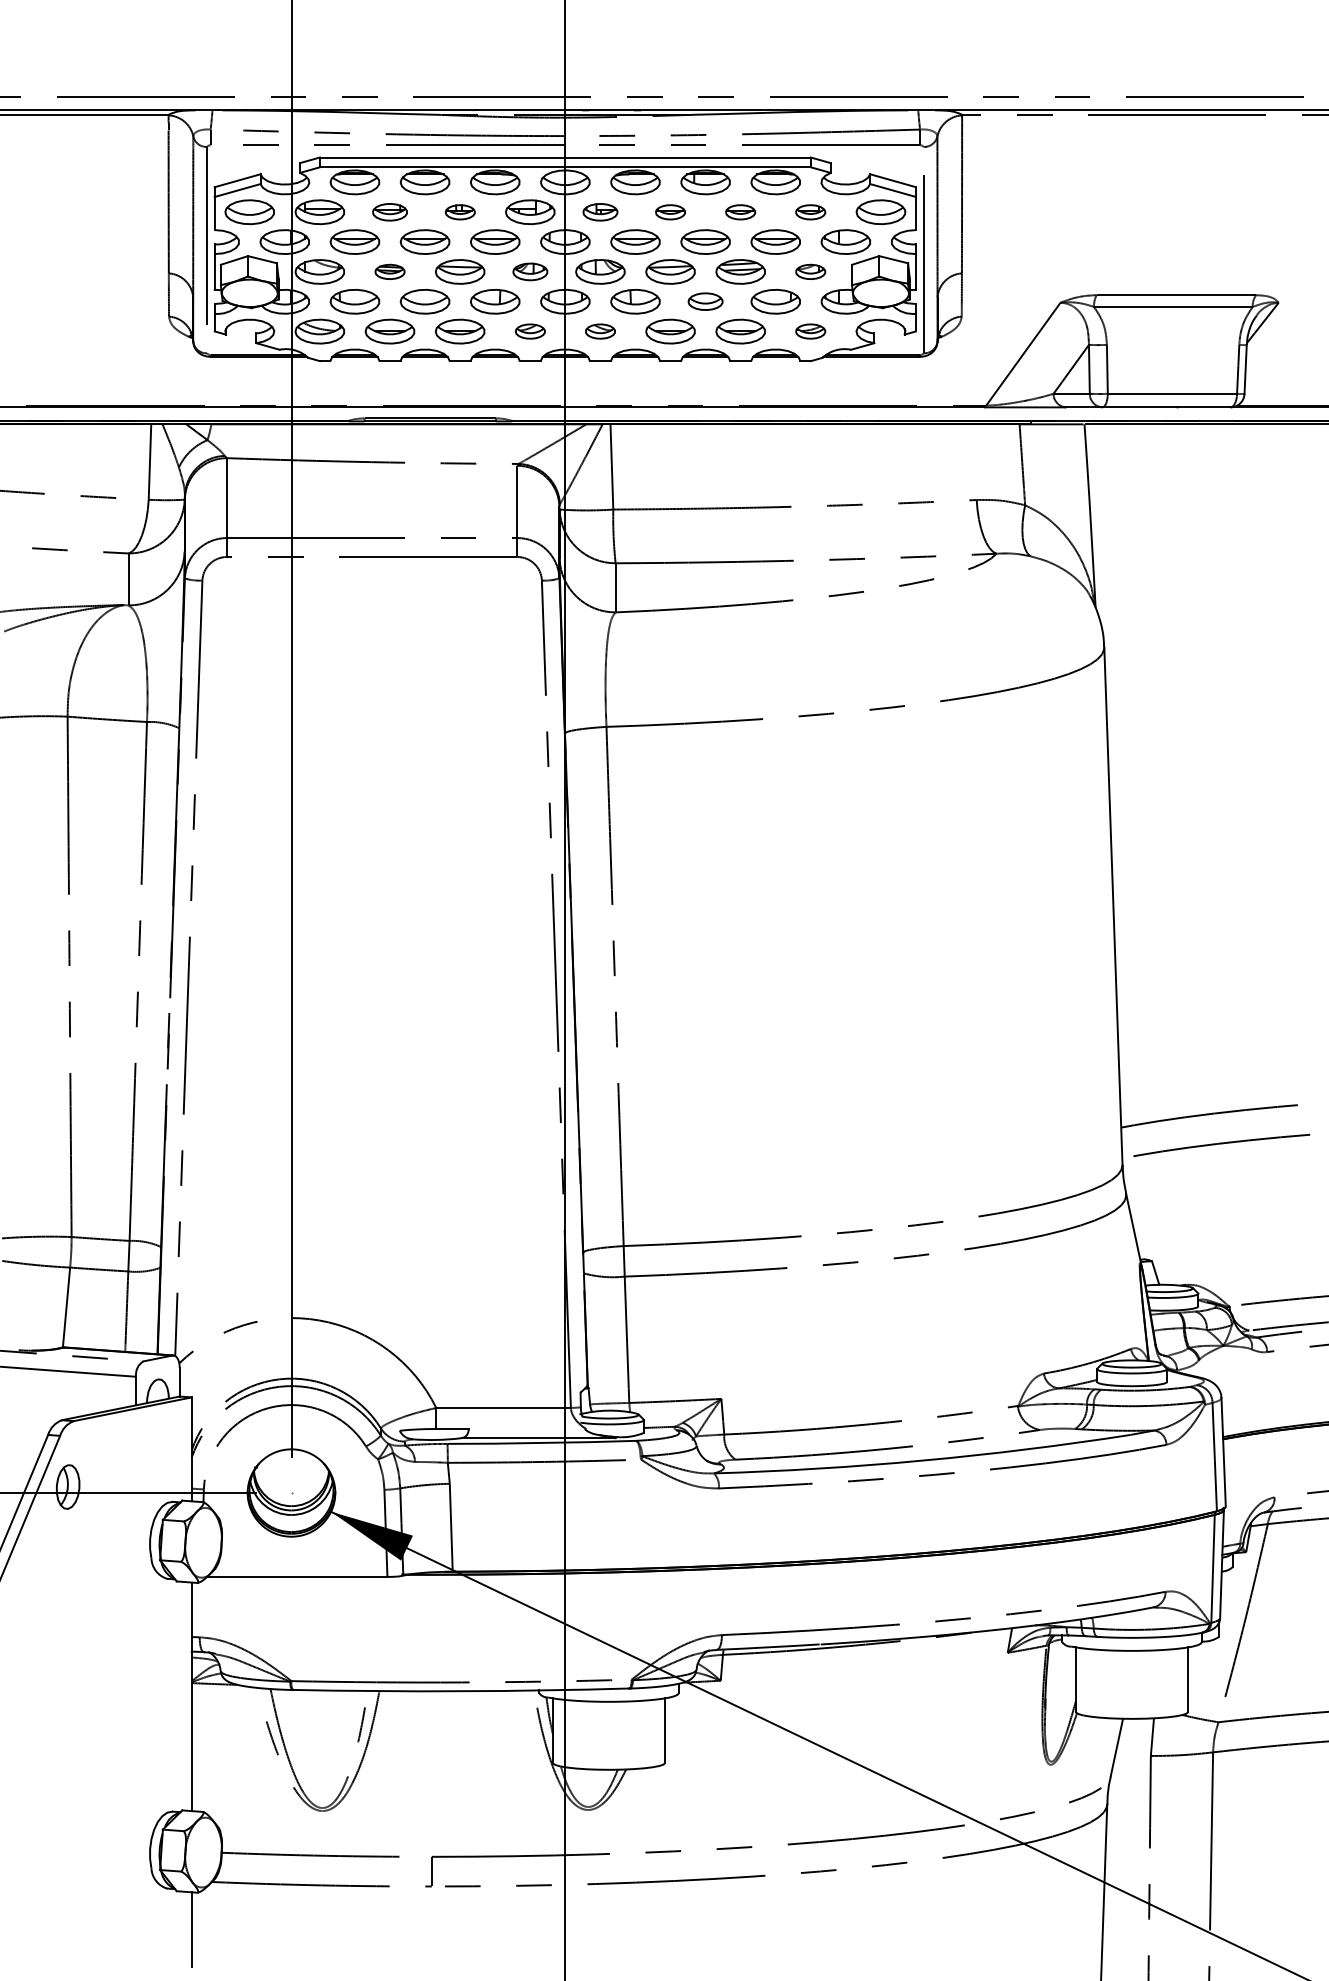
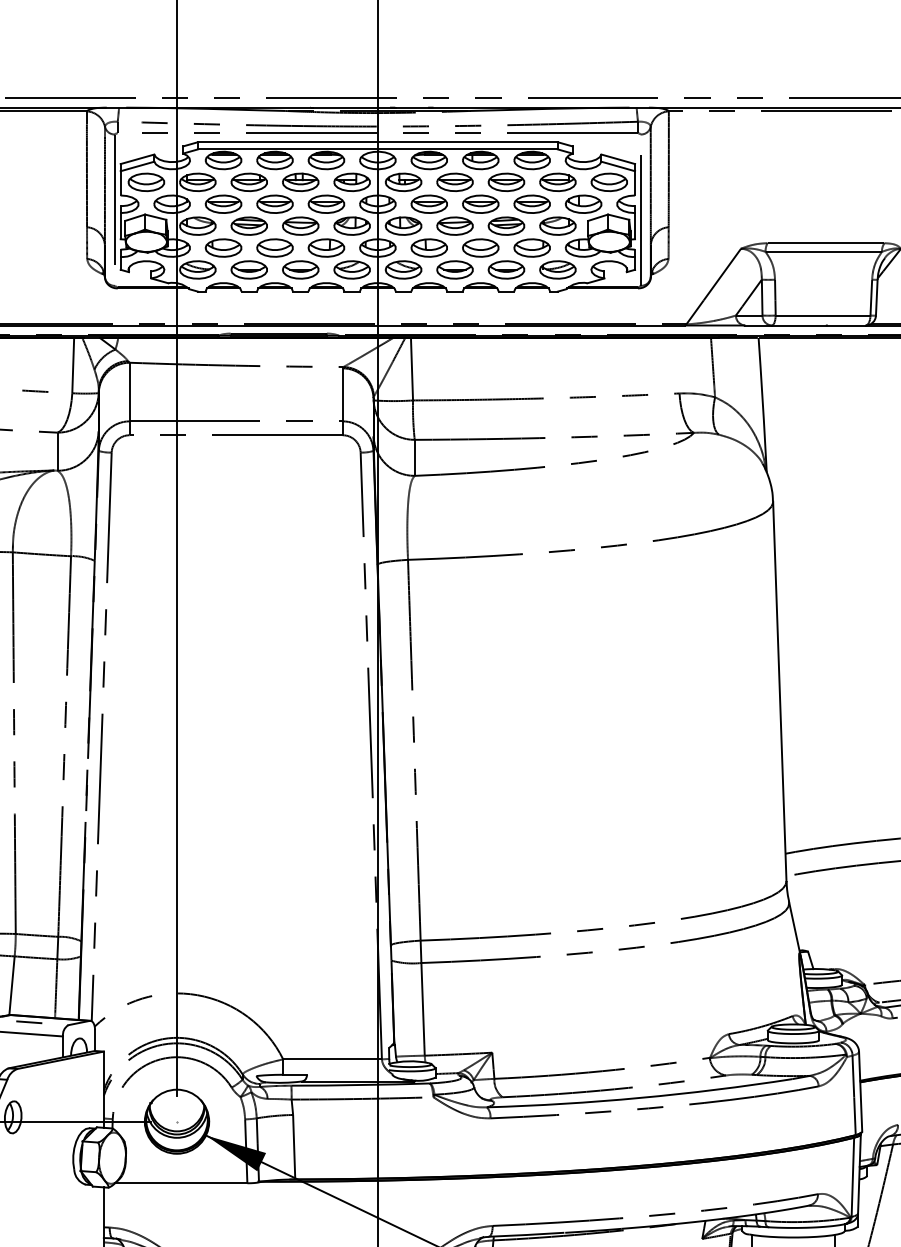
part: (389, 212) -> (248, 182), size x1.43
part: (460, 212) -> (300, 182), size x1.67
part: (600, 212) -> (403, 182), size x1.43
part: (670, 212) -> (454, 182), size x1.67
part: (740, 212) -> (506, 182), size x1.67
part: (810, 212) -> (557, 182), size x1.67
part: (389, 271) -> (248, 225), size x1.67
part: (530, 271) -> (352, 225), size x1.43
part: (810, 271) -> (557, 225), size x1.67
part: (705, 301) -> (480, 247), size x1.43
part: (530, 331) -> (352, 269), size x1.67
part: (600, 331) -> (403, 269), size x1.67
part: (810, 331) -> (557, 269), size x1.67

